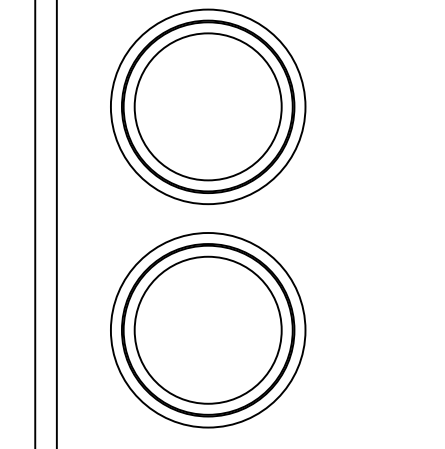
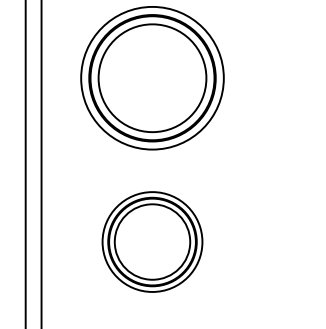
part: (208, 329) -> (152, 241), size x0.7

